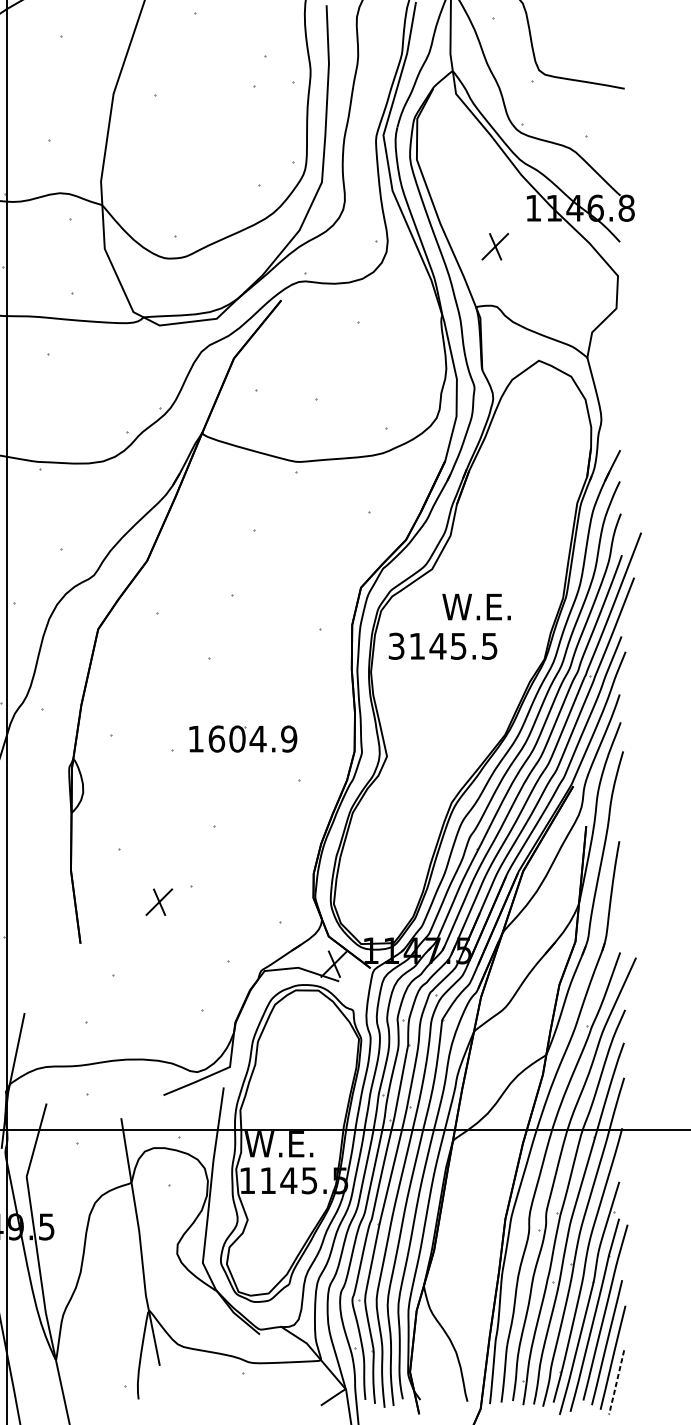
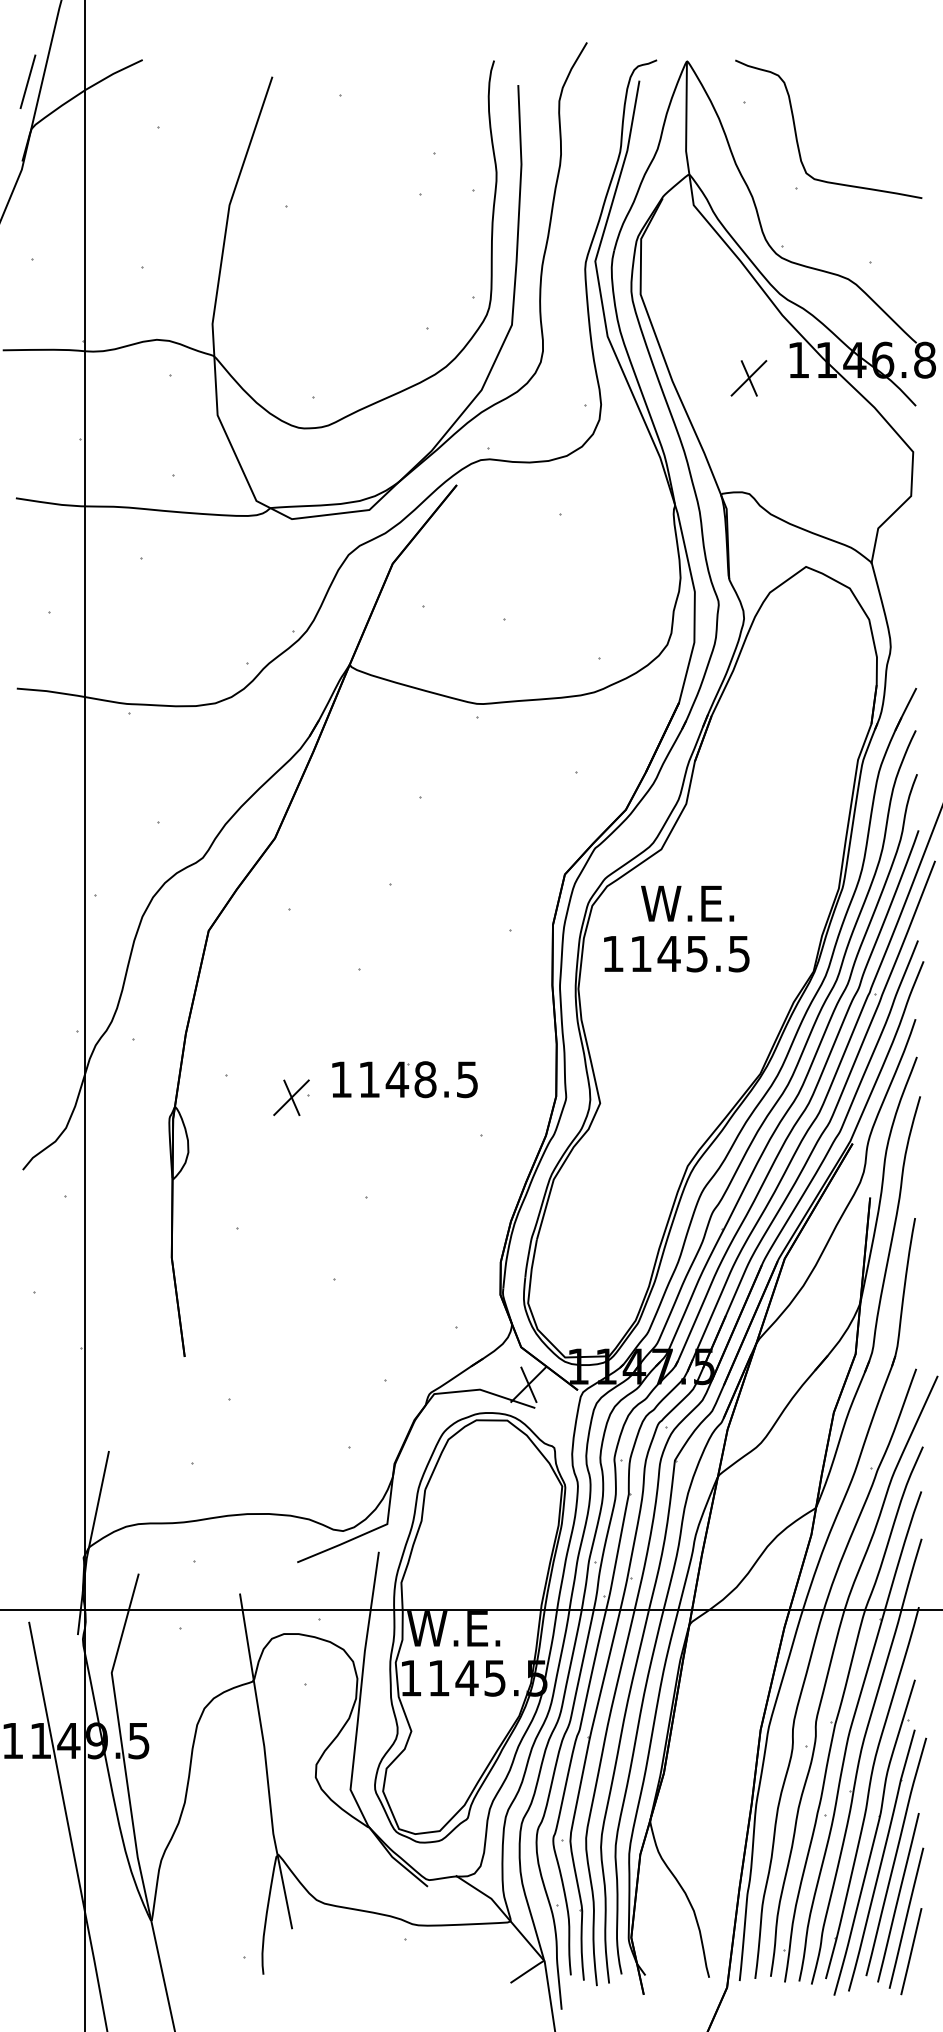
part: (495, 246) -> (748, 378), moved
text: (476, 606) -> (687, 903), moved
text: (396, 646) -> (612, 953), 3145.5 -> 1145.5
text: (253, 738) -> (418, 1079), 1604.9 -> 1148.5
part: (159, 902) -> (291, 1097), moved
line: (616, 1383) -> (911, 1952), dashed -> solid

